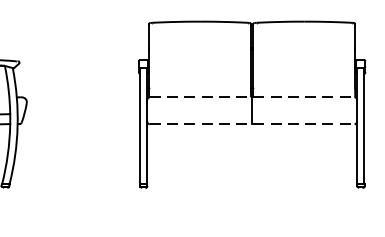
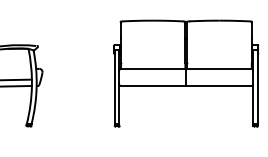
line: (252, 96) -> (186, 68), dashed -> solid
line: (252, 124) -> (186, 86), dashed -> solid

